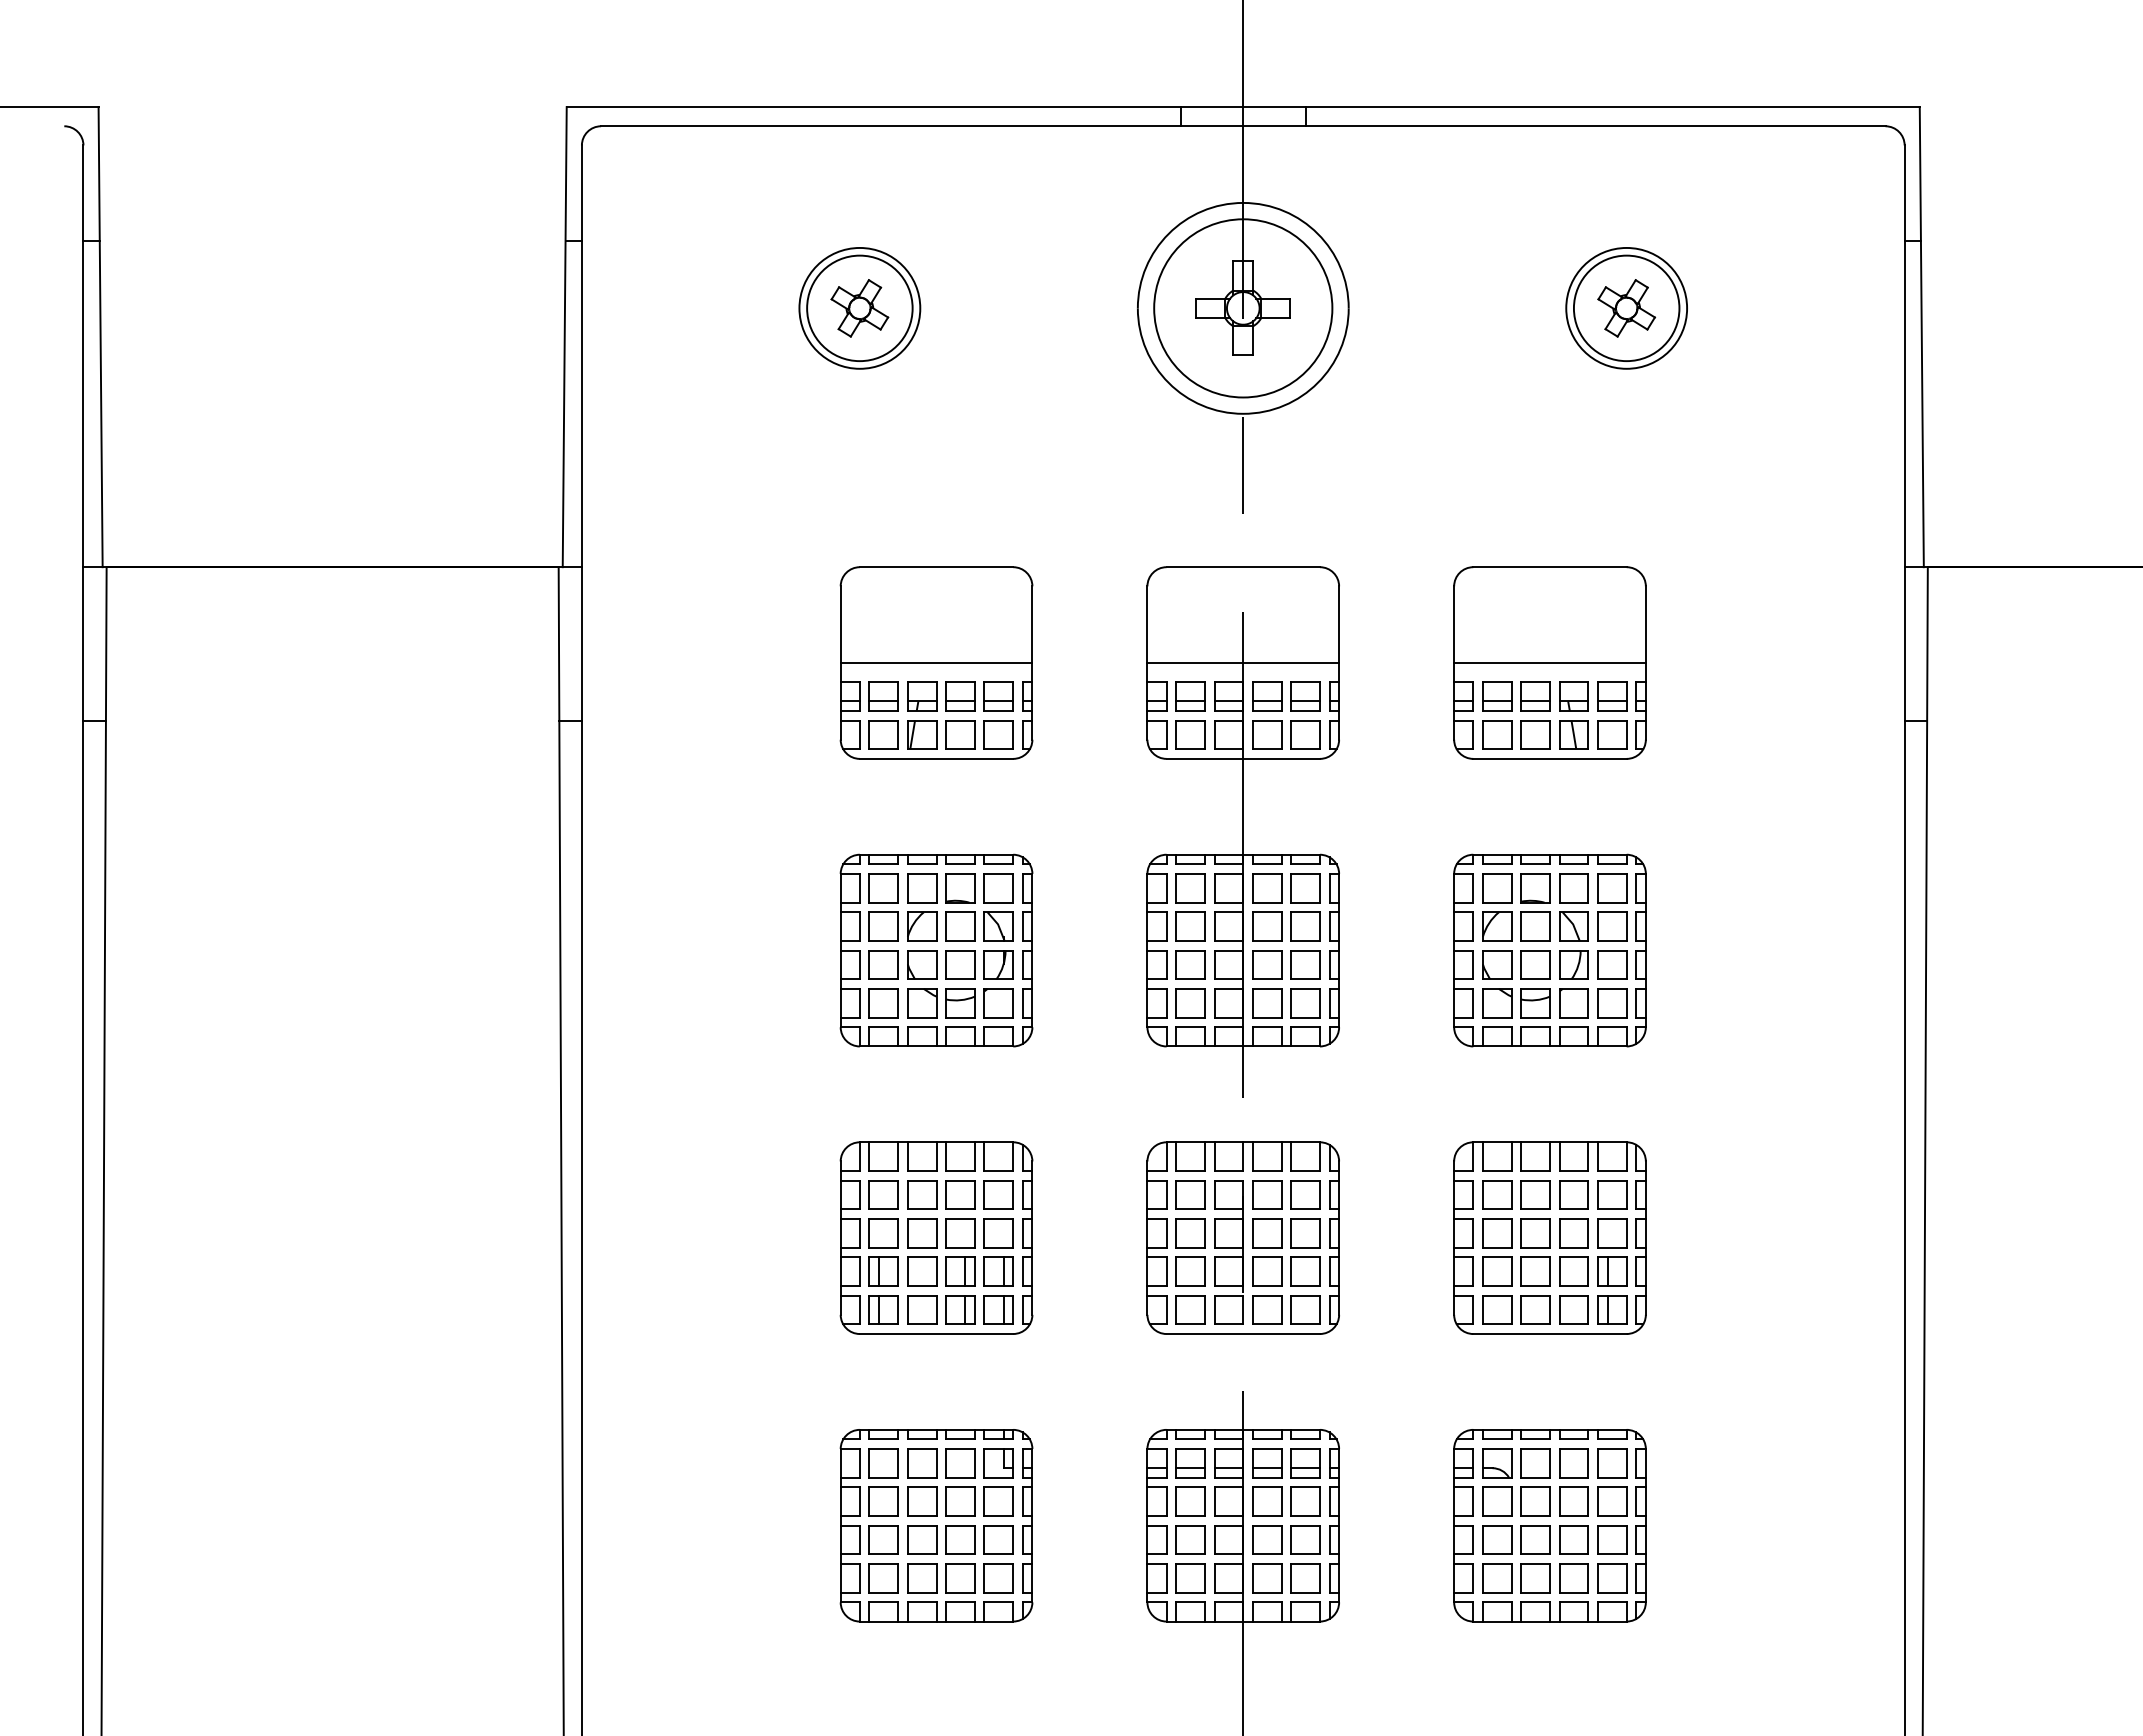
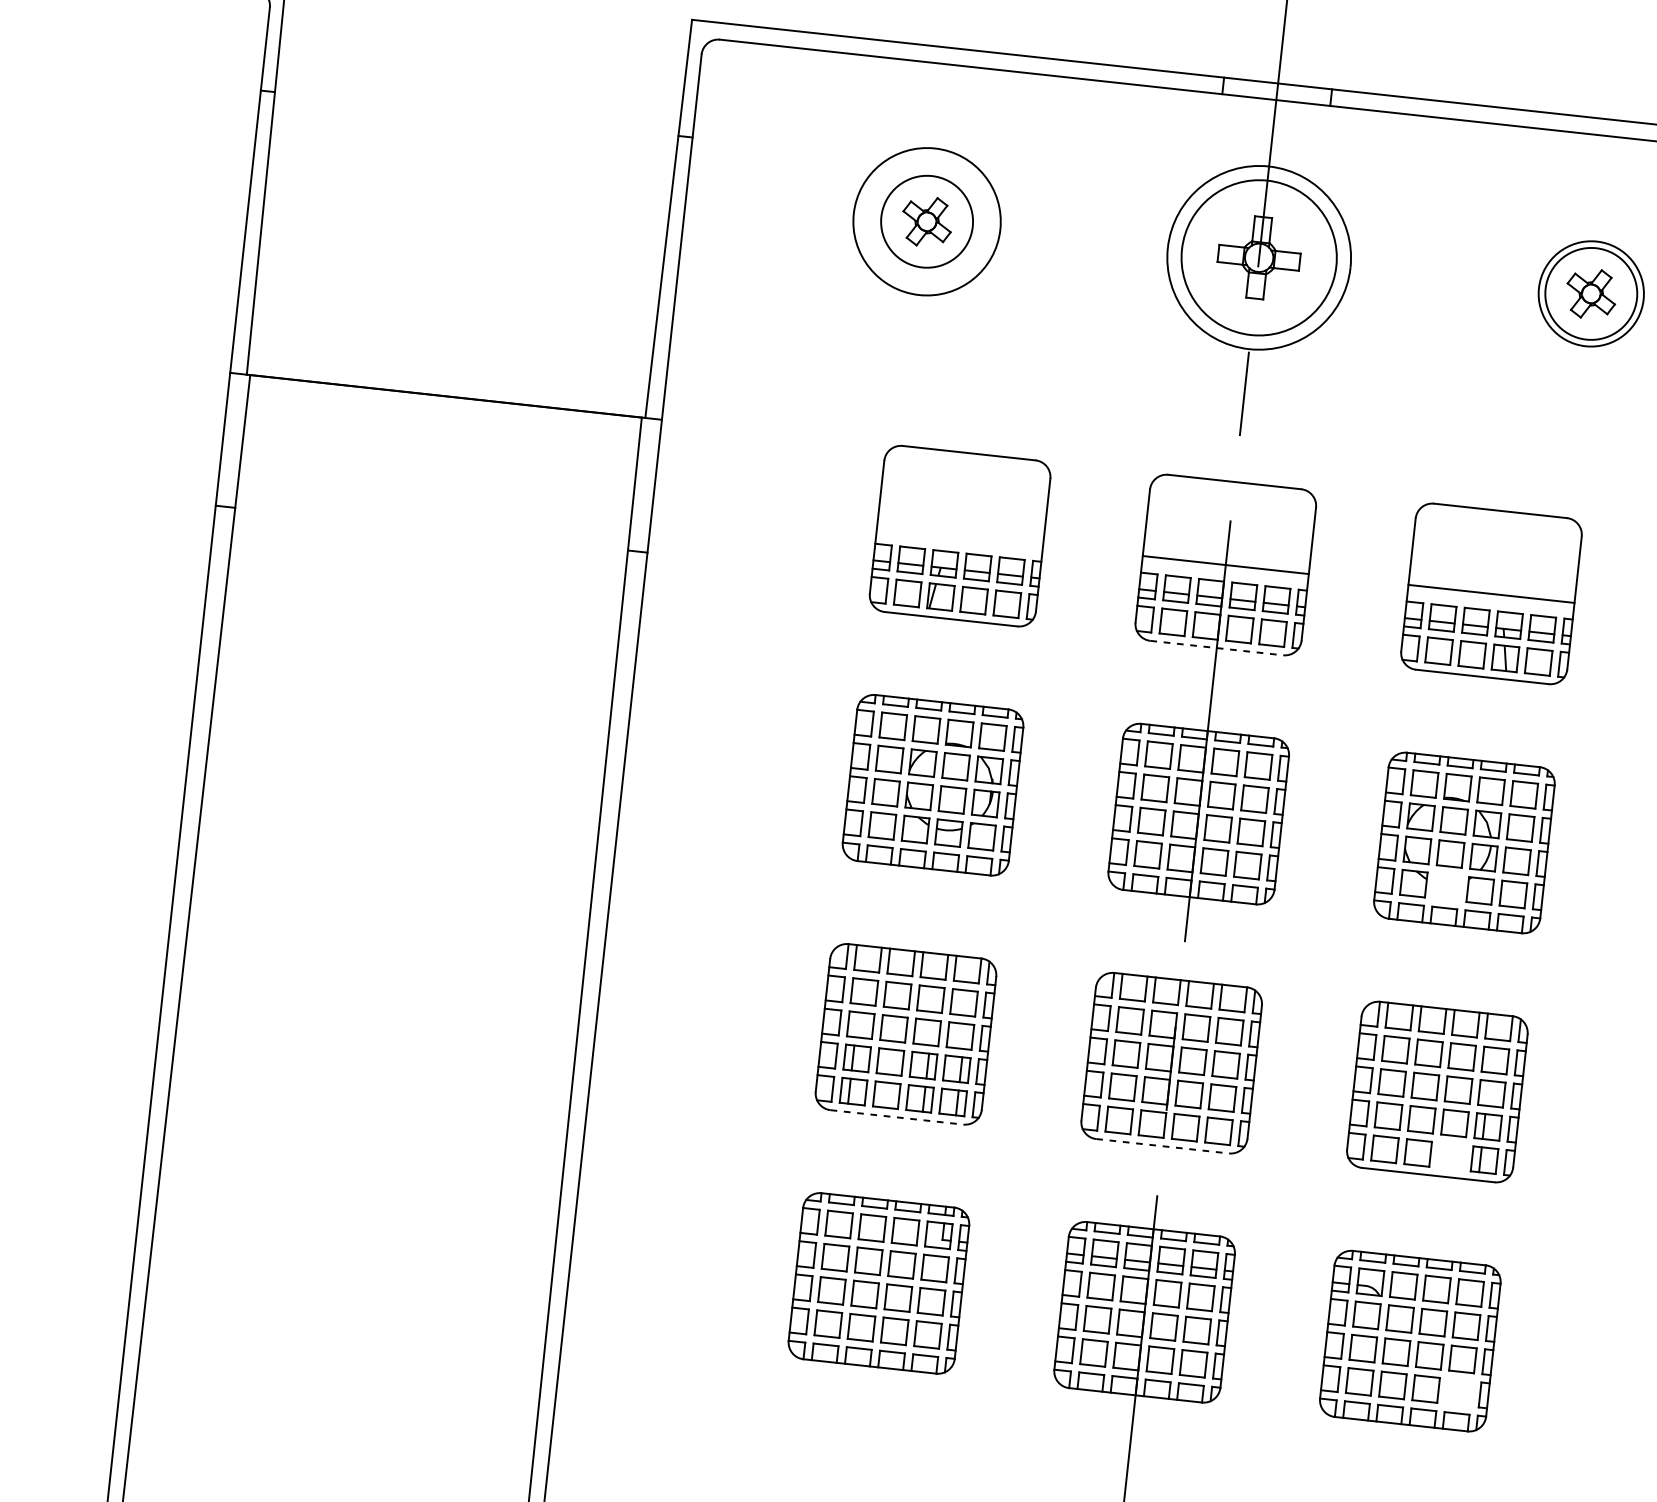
circle: (859, 307) -> (926, 220), size x1.4
line: (936, 663) -> (960, 536), removed
line: (1243, 758) -> (1217, 647), solid -> dashed
part: (1535, 1003) -> (1446, 887), removed
part: (1573, 1309) -> (1451, 1156), removed
line: (936, 1334) -> (896, 1117), solid -> dashed
line: (1243, 1334) -> (1162, 1146), solid -> dashed
part: (1612, 1578) -> (1459, 1392), removed

